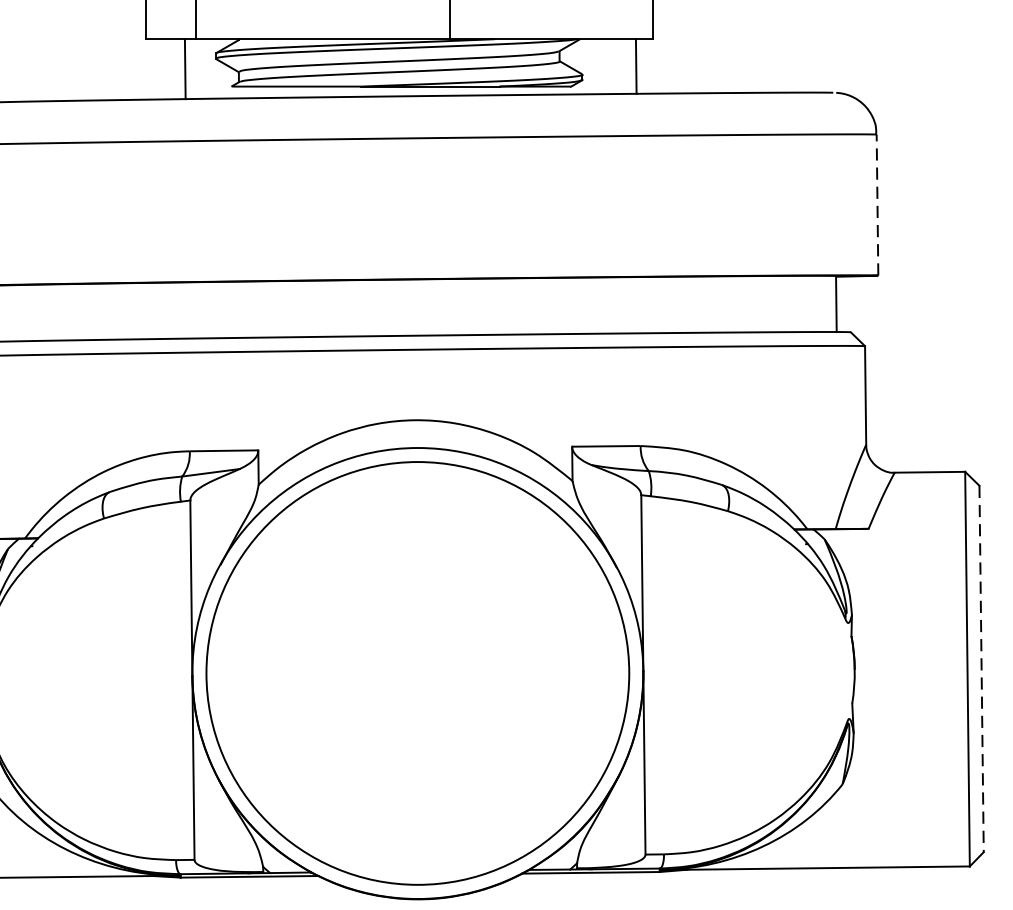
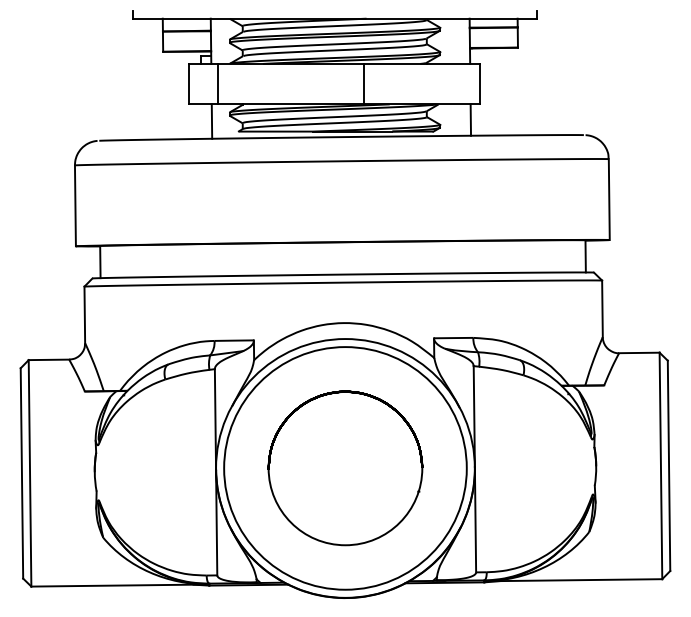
line: (877, 204) -> (609, 199), dashed -> solid
line: (982, 670) -> (669, 466), dashed -> solid
part: (417, 673) -> (345, 468), added

